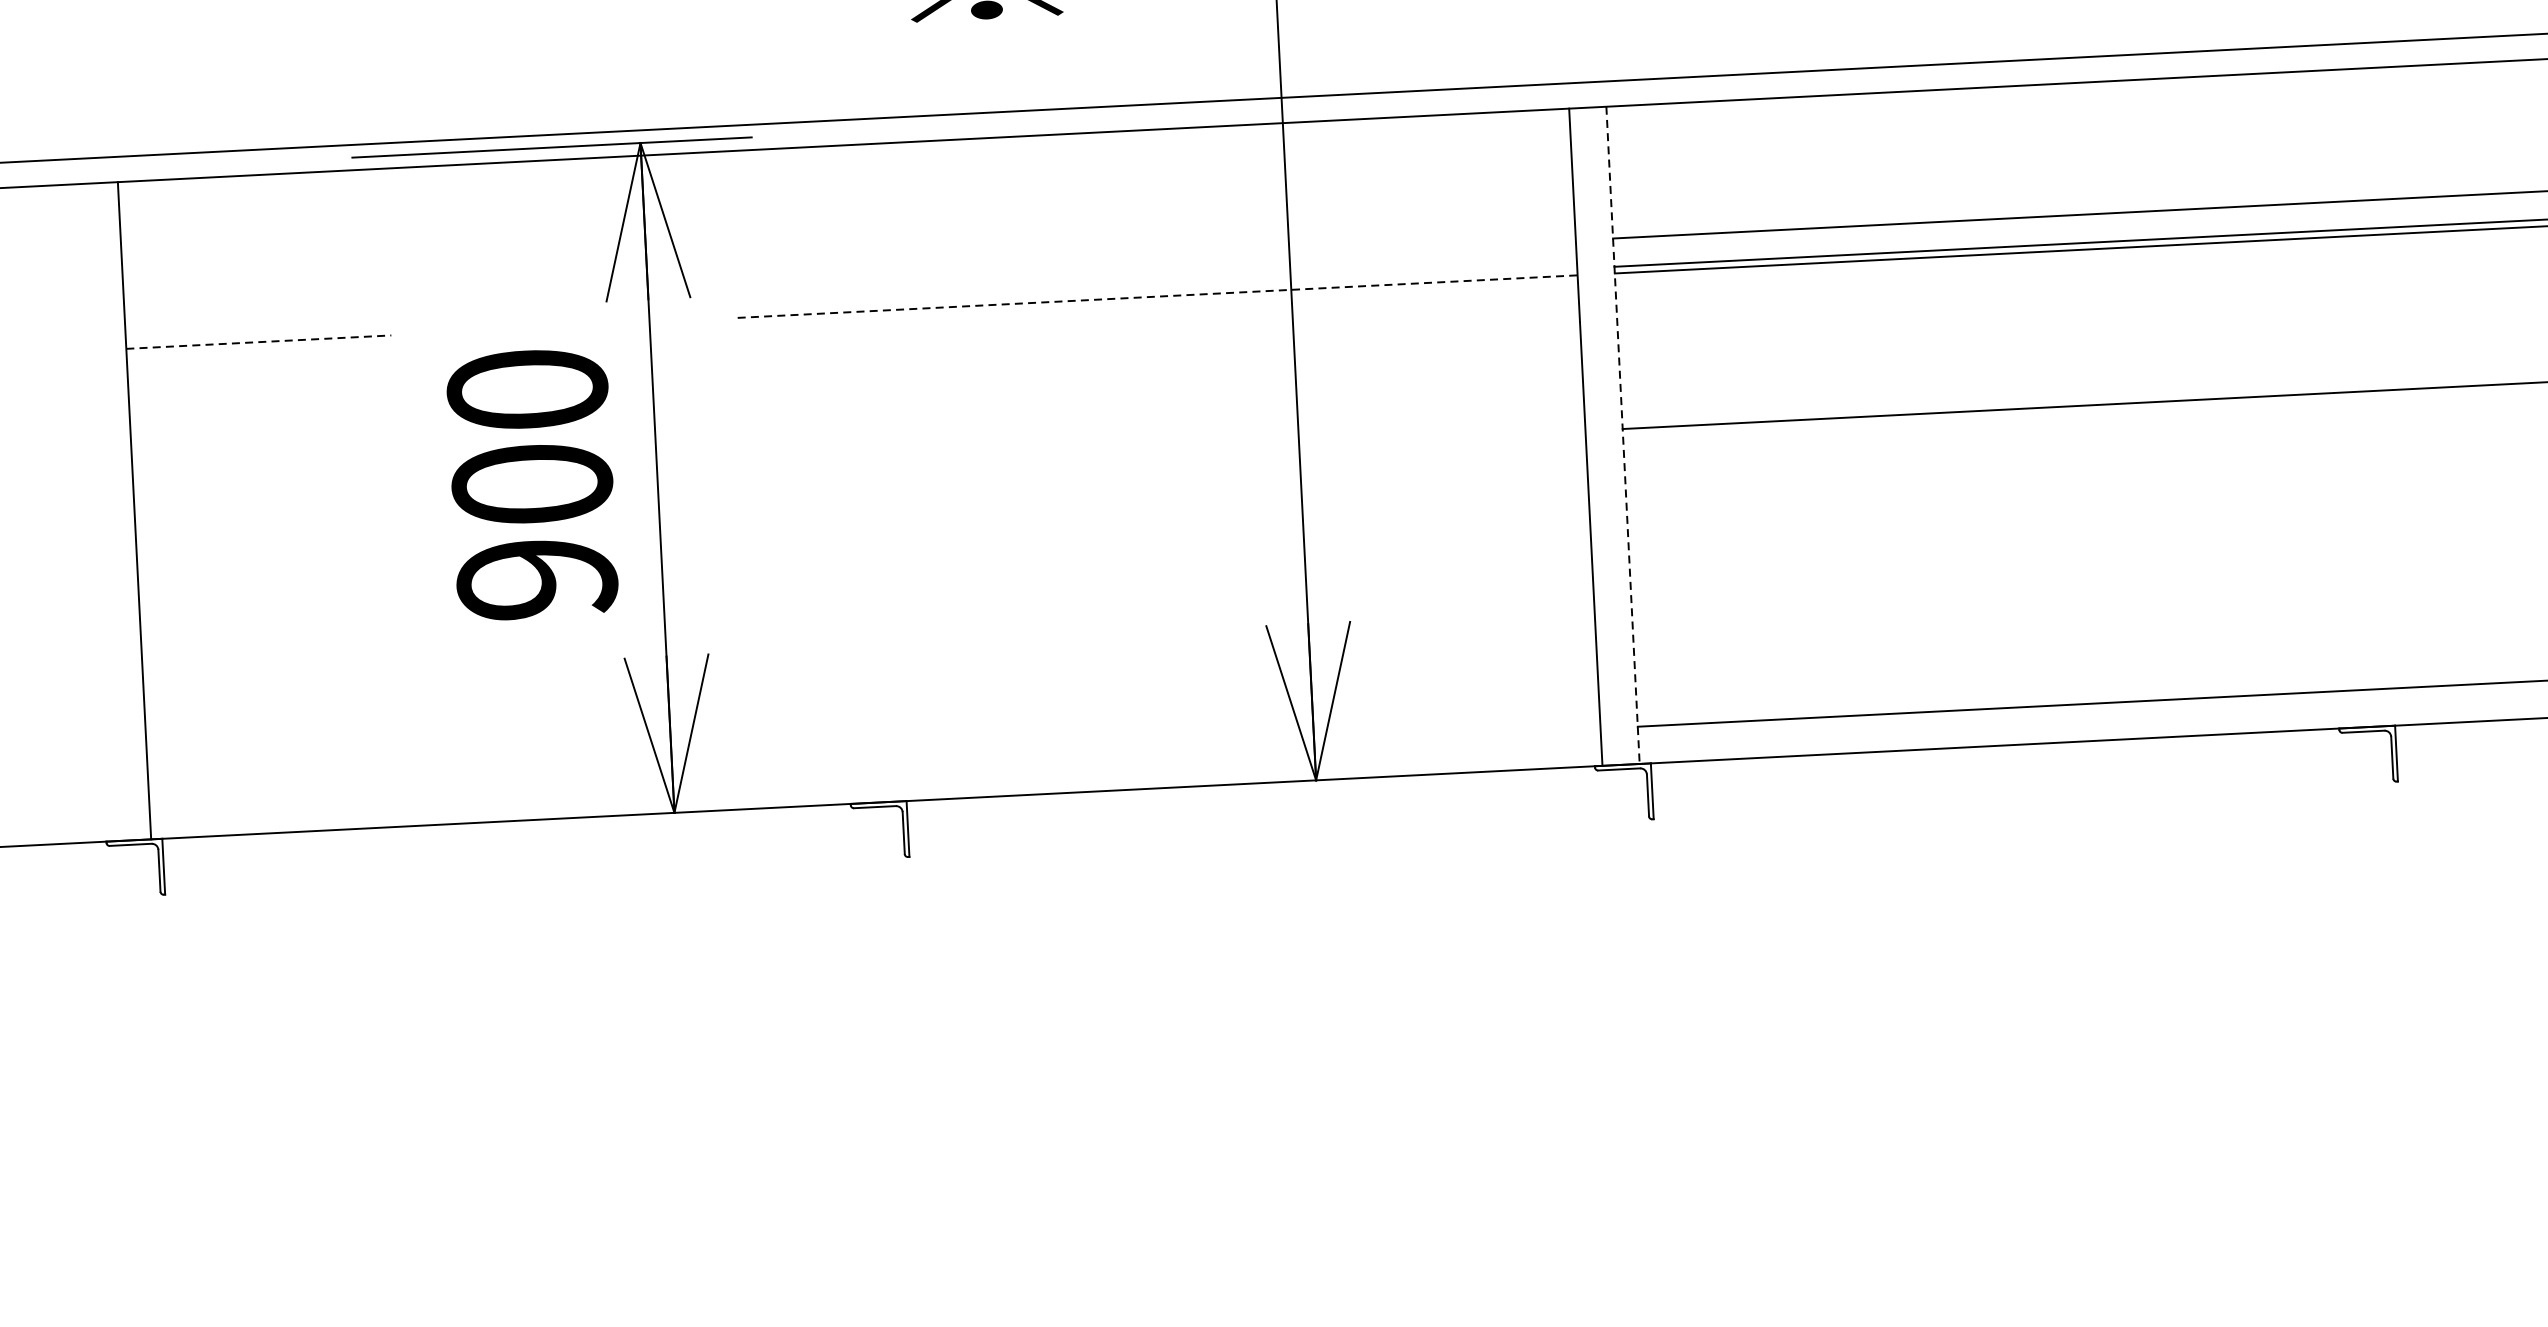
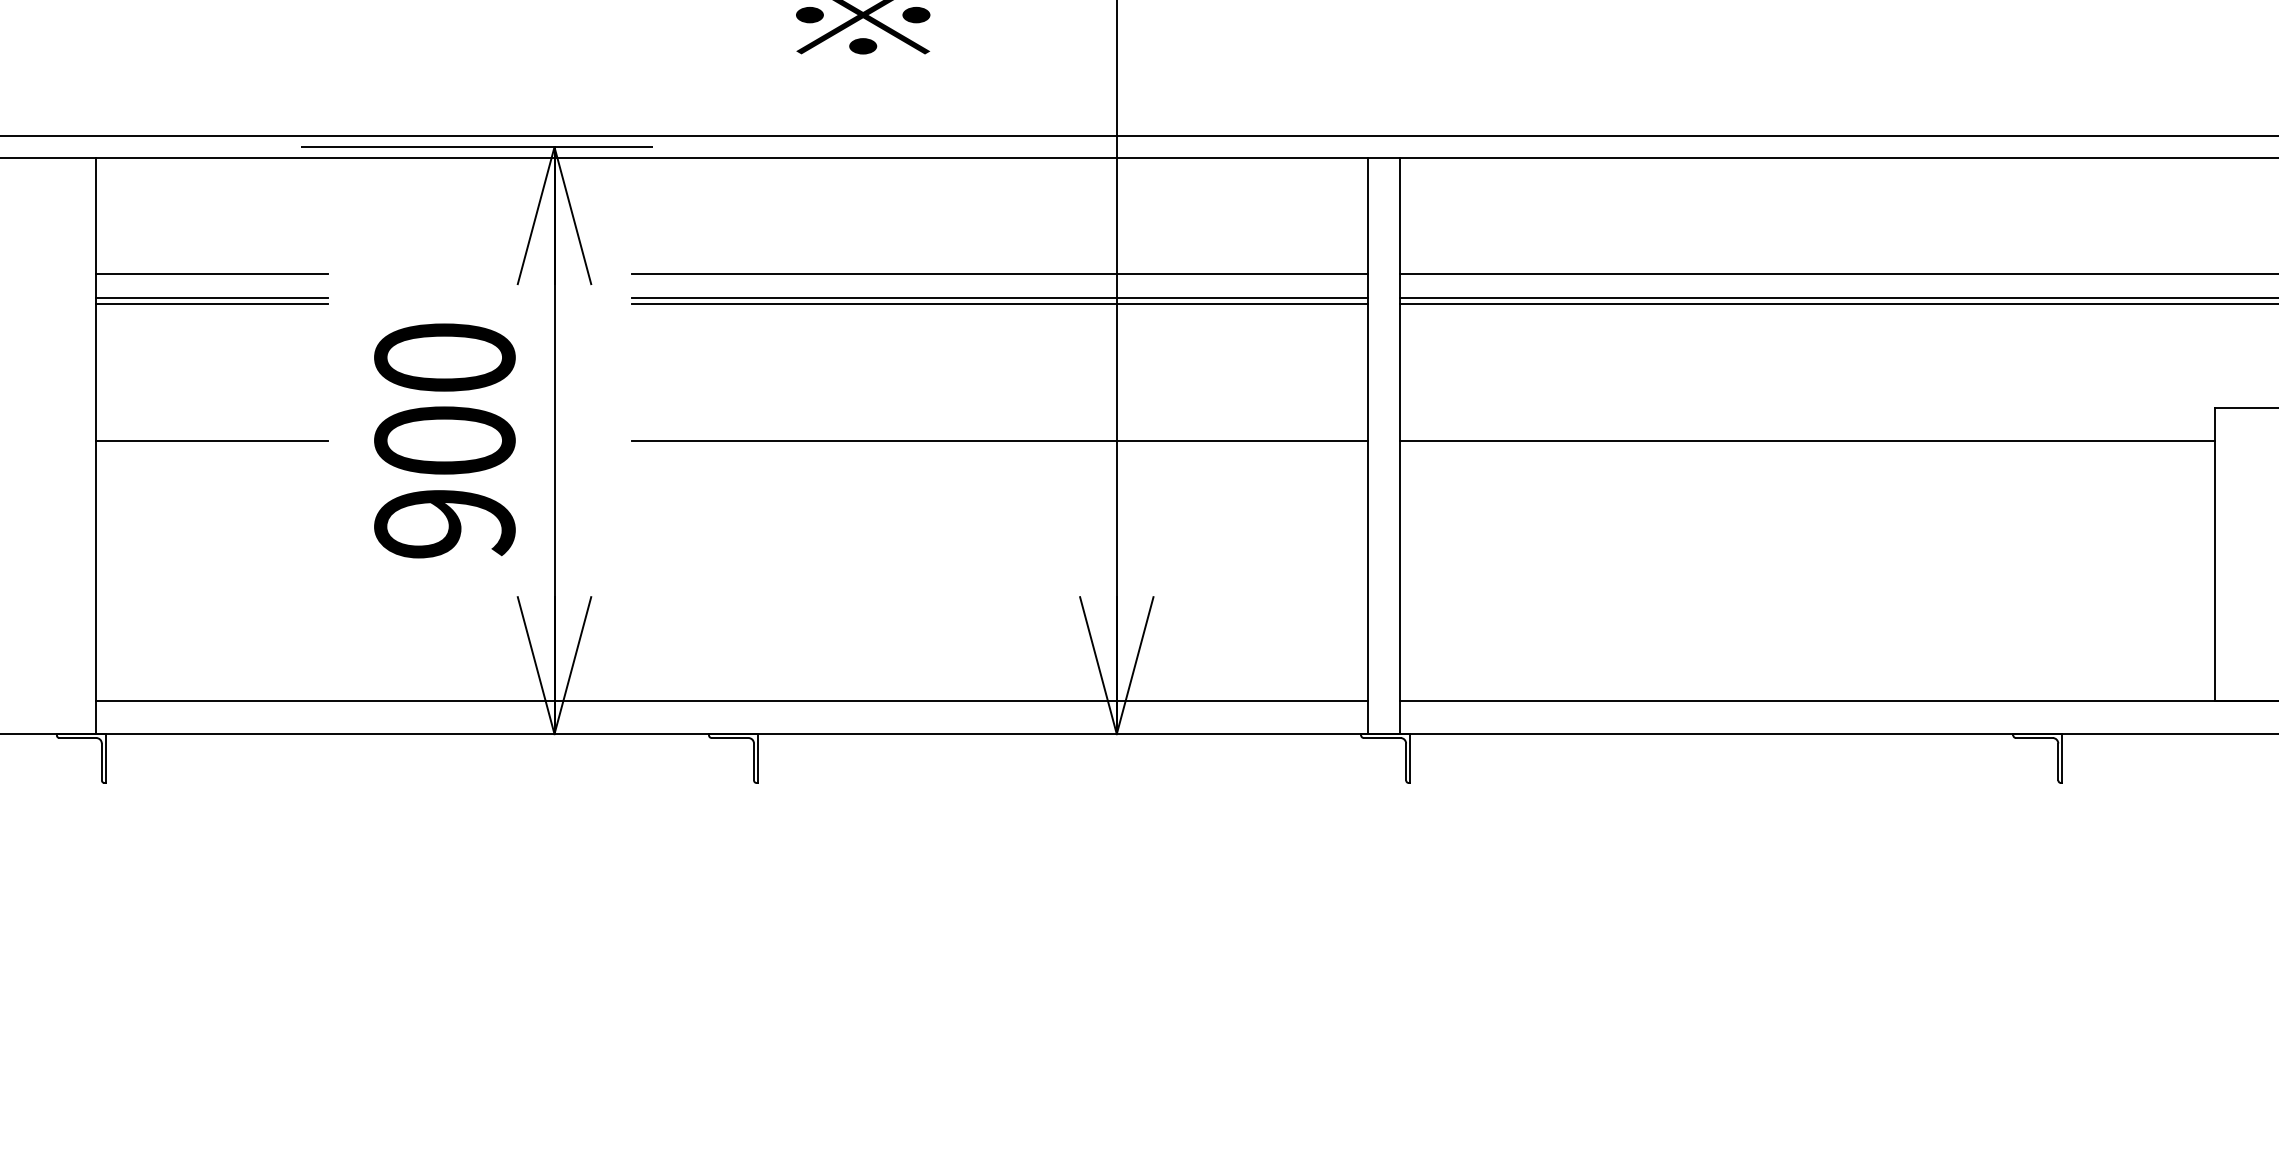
line: (1155, 261) -> (999, 273), added
line: (1157, 290) -> (999, 298), added
line: (1157, 296) -> (999, 304), dashed -> solid
line: (257, 306) -> (212, 273), added
line: (258, 335) -> (212, 298), added
line: (259, 342) -> (212, 304), dashed -> solid
line: (1623, 435) -> (1400, 446), dashed -> solid
line: (1165, 452) -> (999, 440), added
line: (267, 497) -> (212, 440), added
line: (874, 765) -> (731, 701), added

